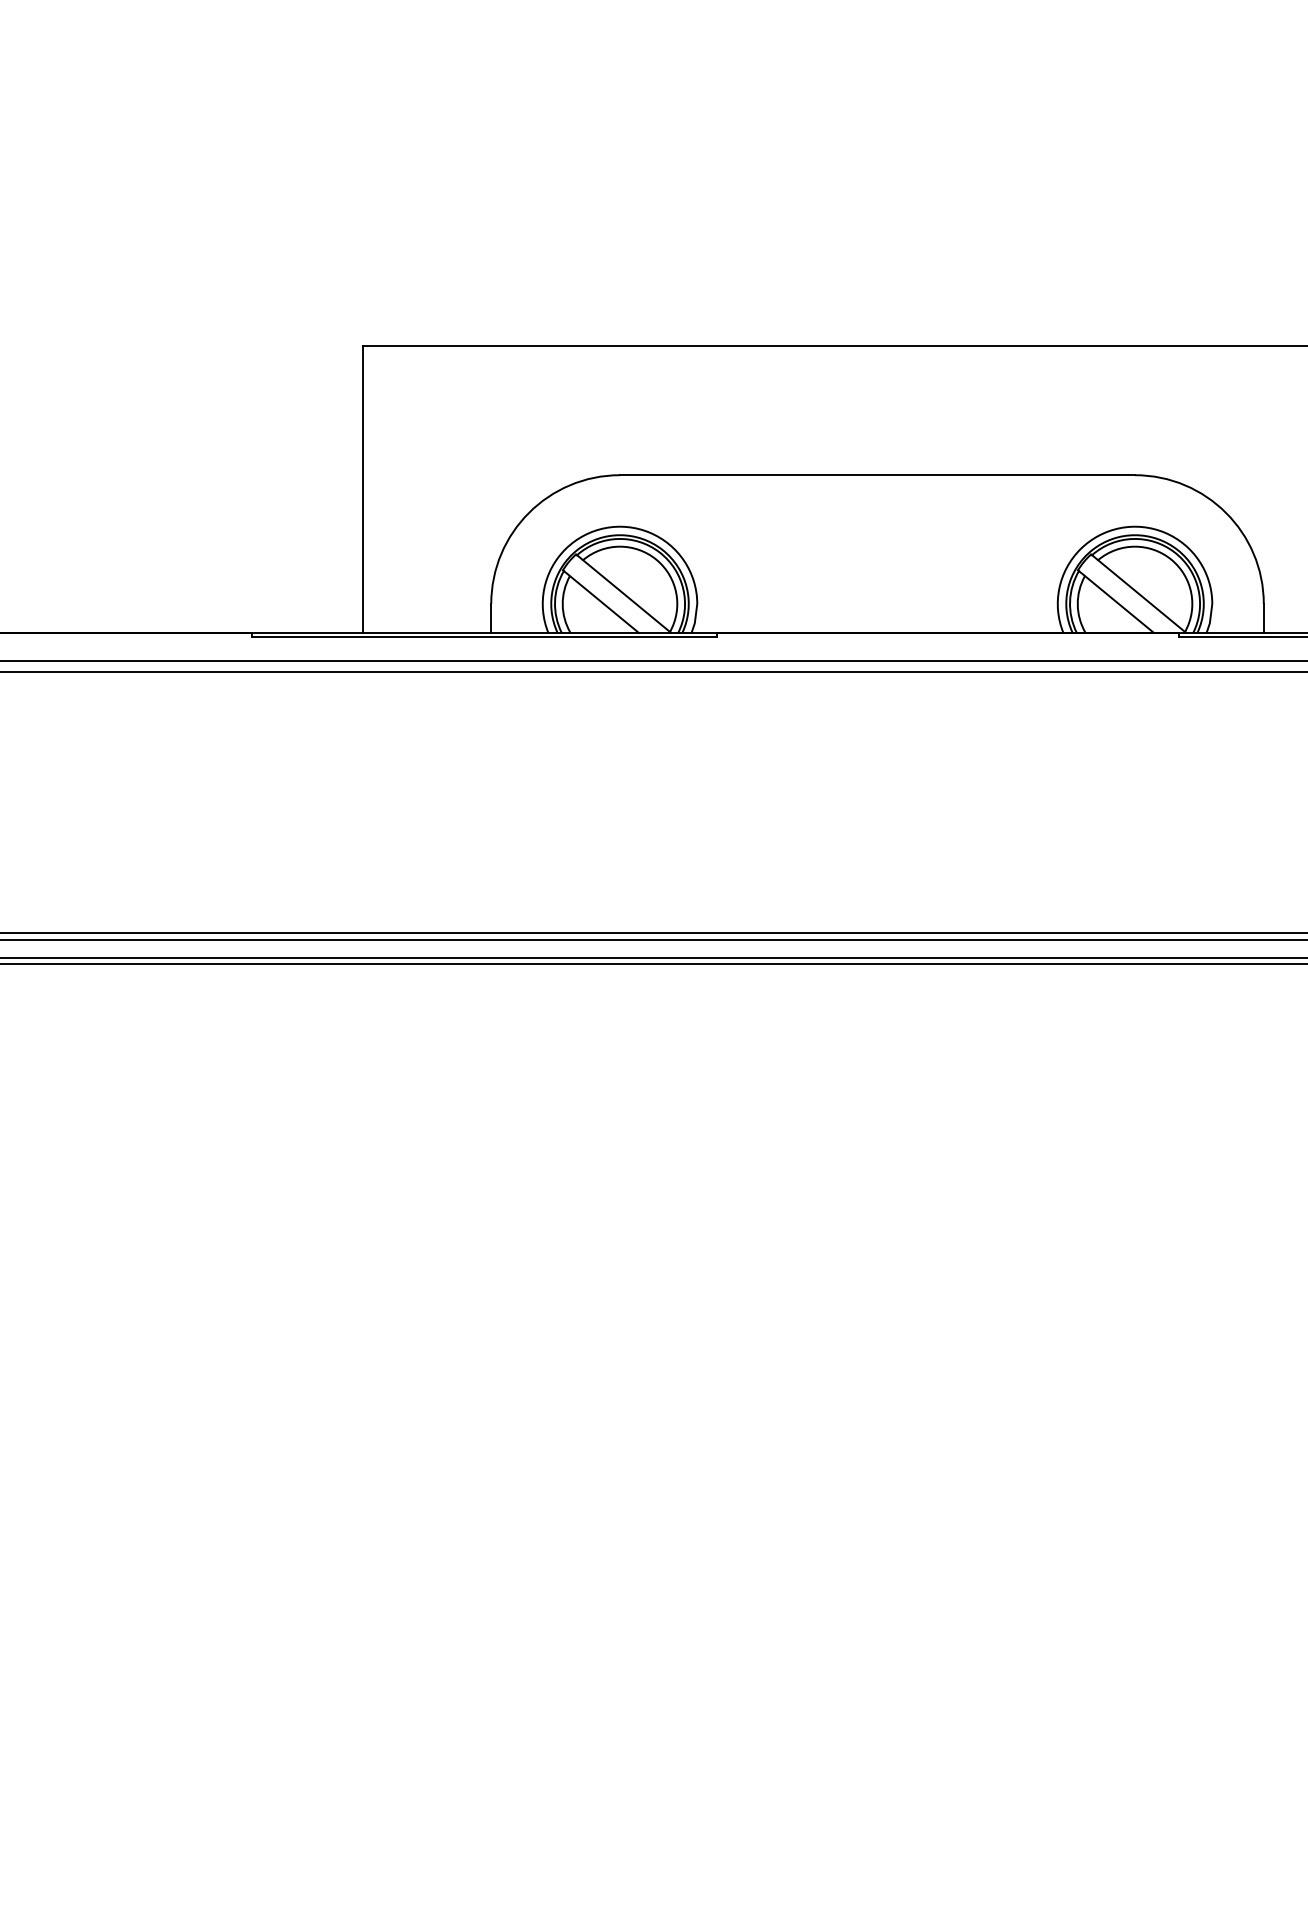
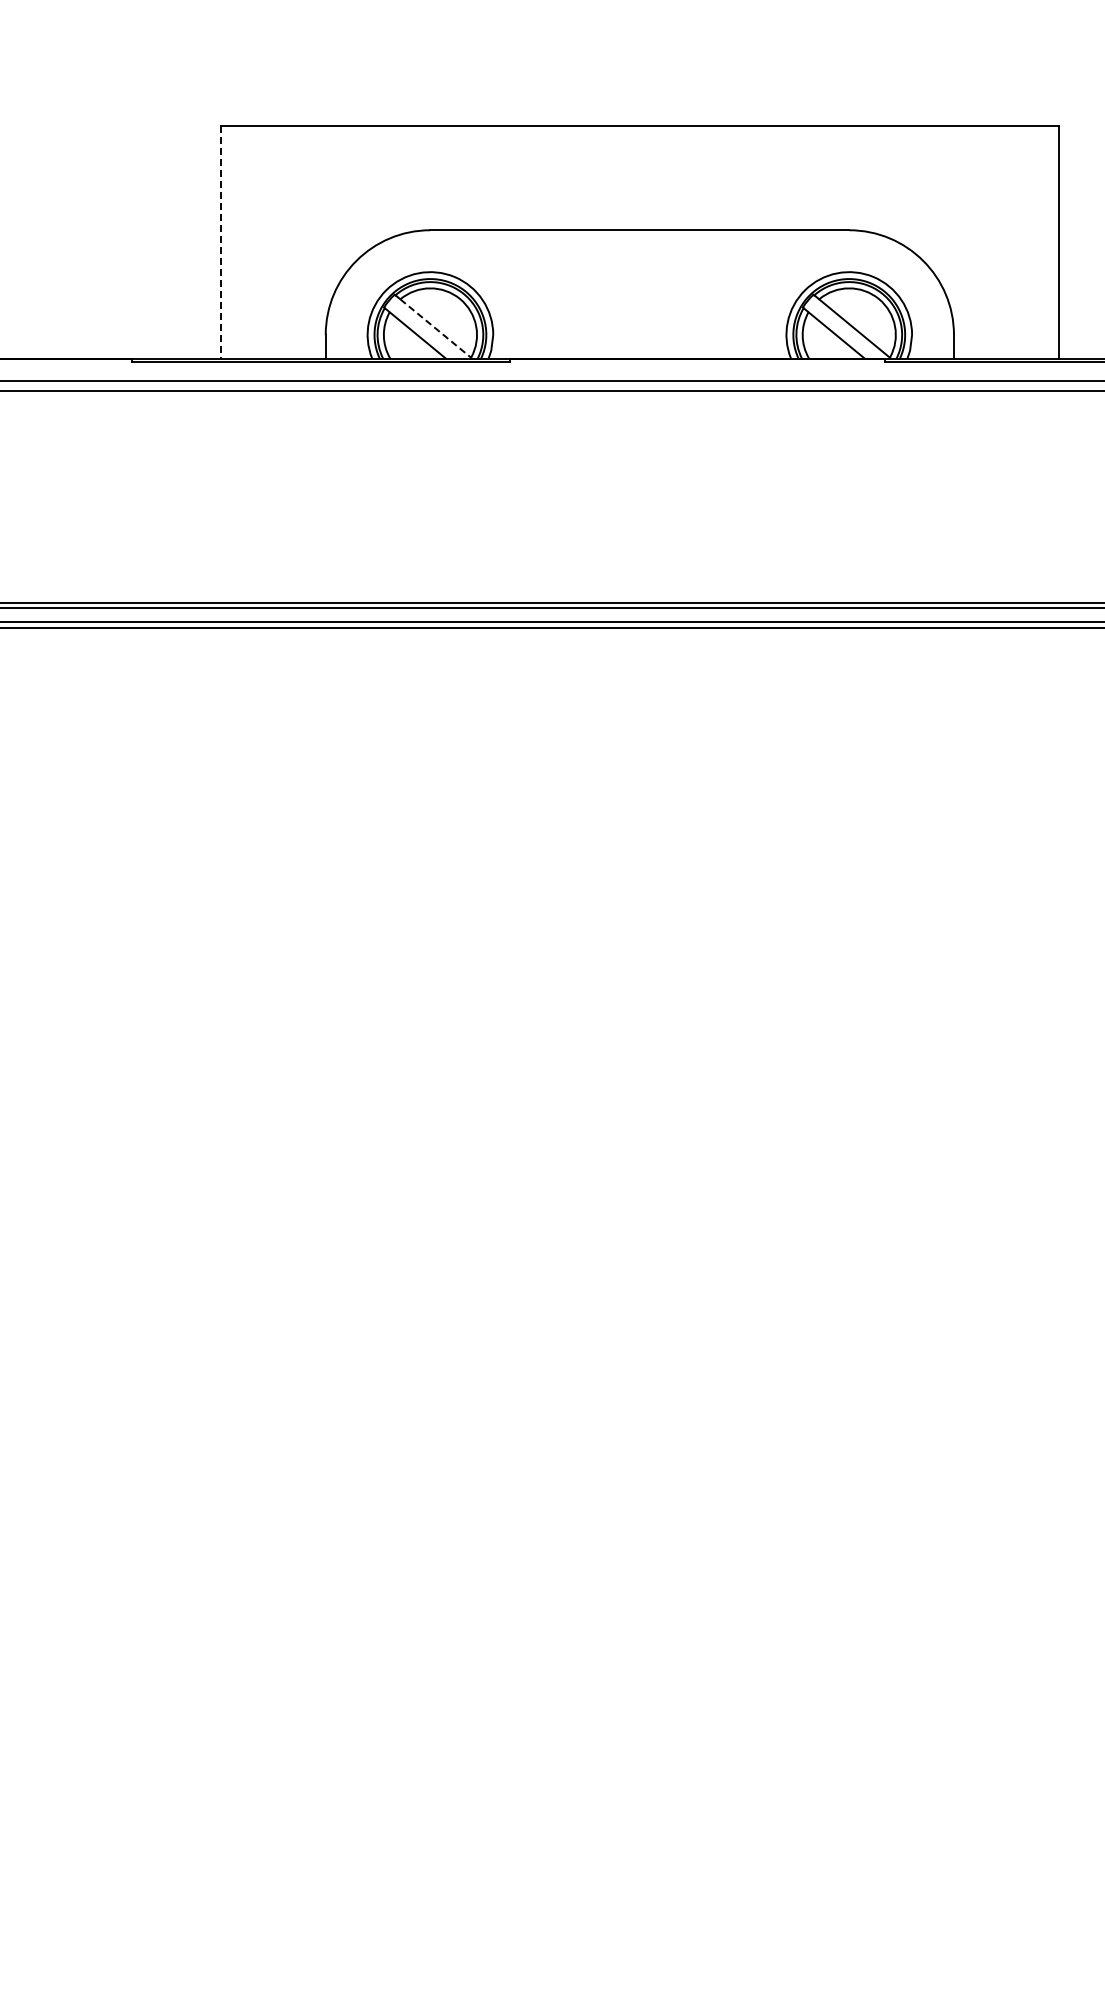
line: (363, 490) -> (221, 242), solid -> dashed
line: (626, 596) -> (435, 328), solid -> dashed

